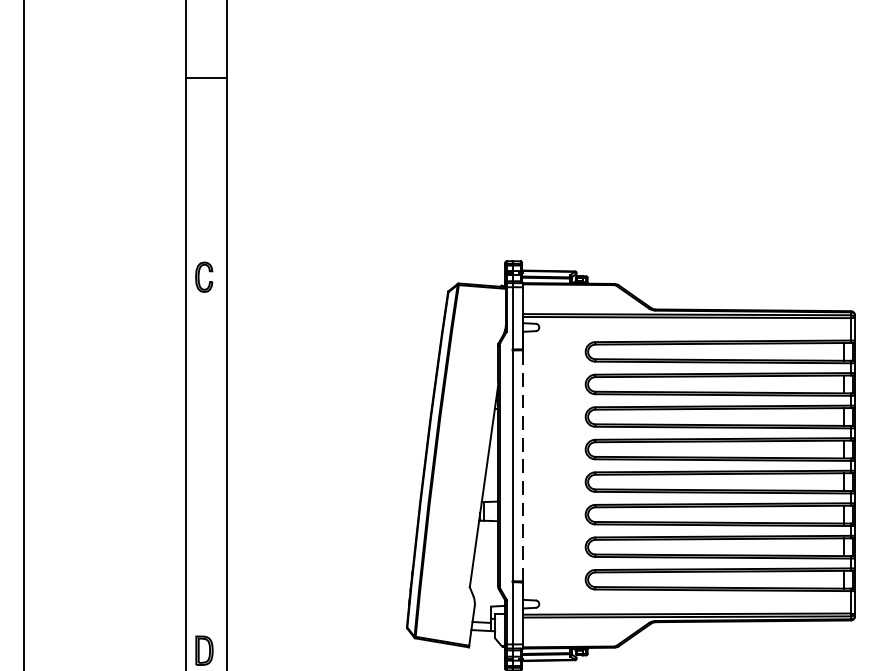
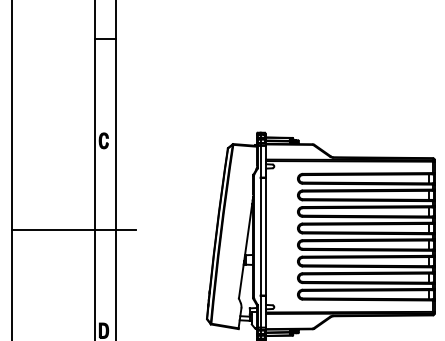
line: (146, 453) -> (74, 230), added
line: (522, 465) -> (265, 236), dashed -> solid

